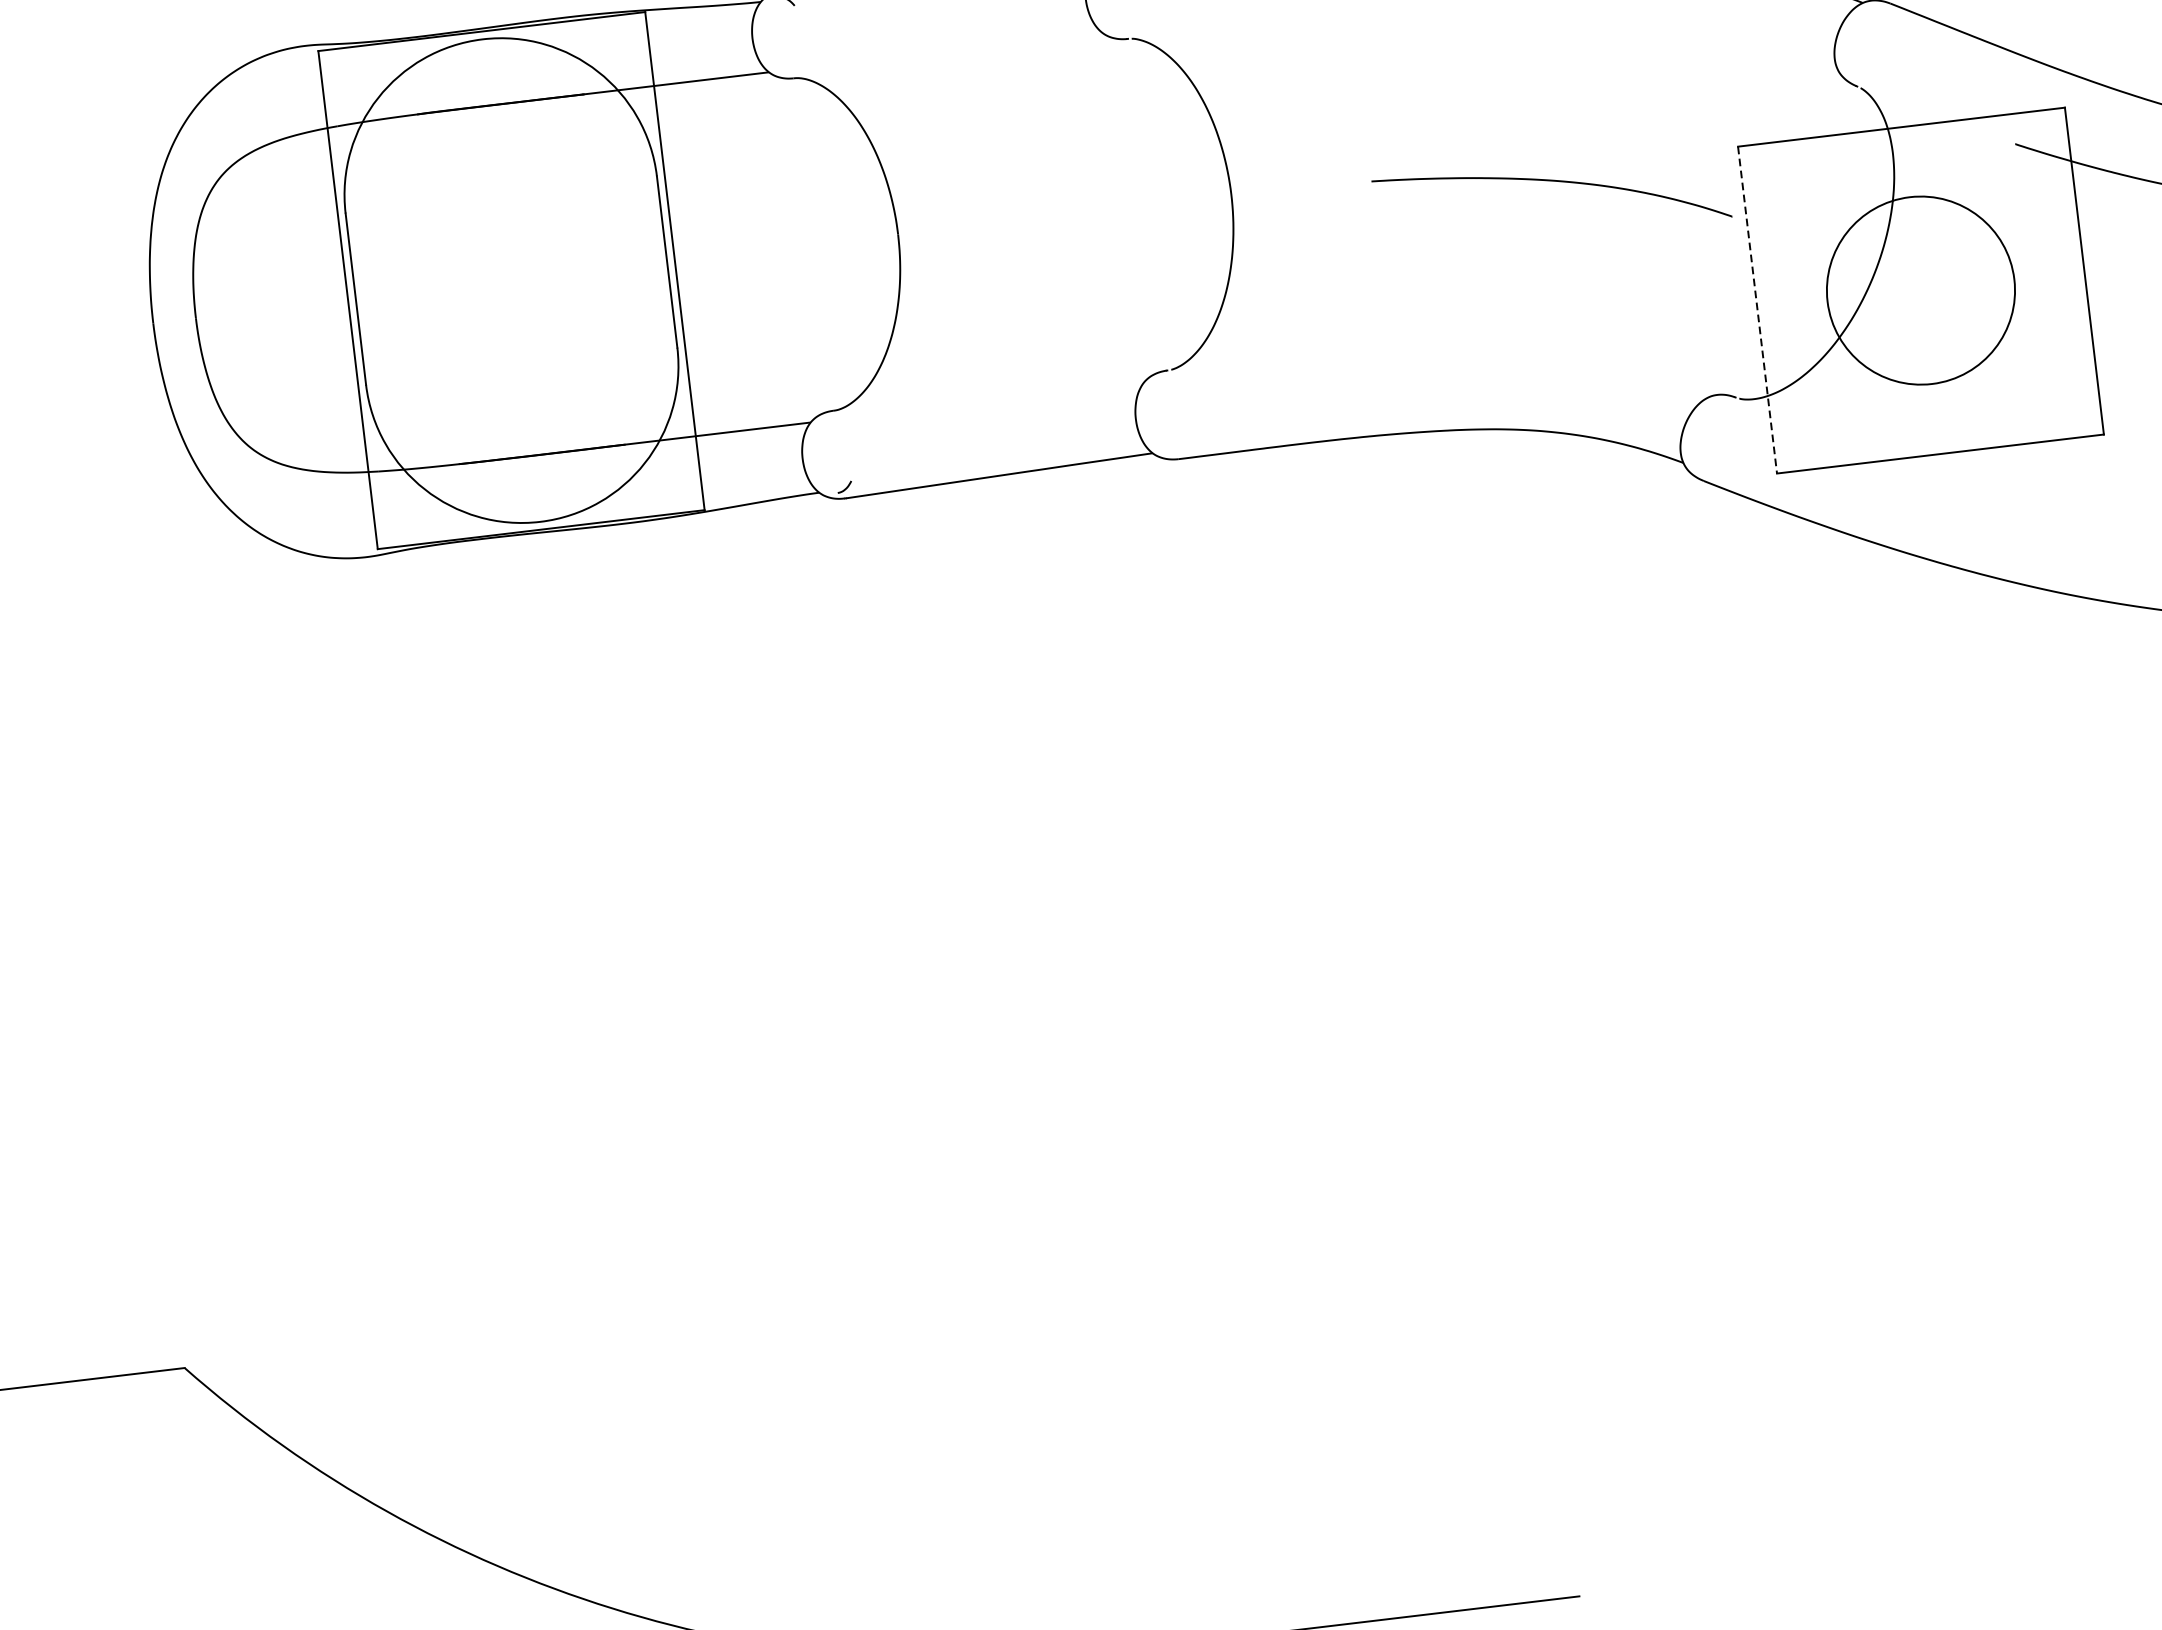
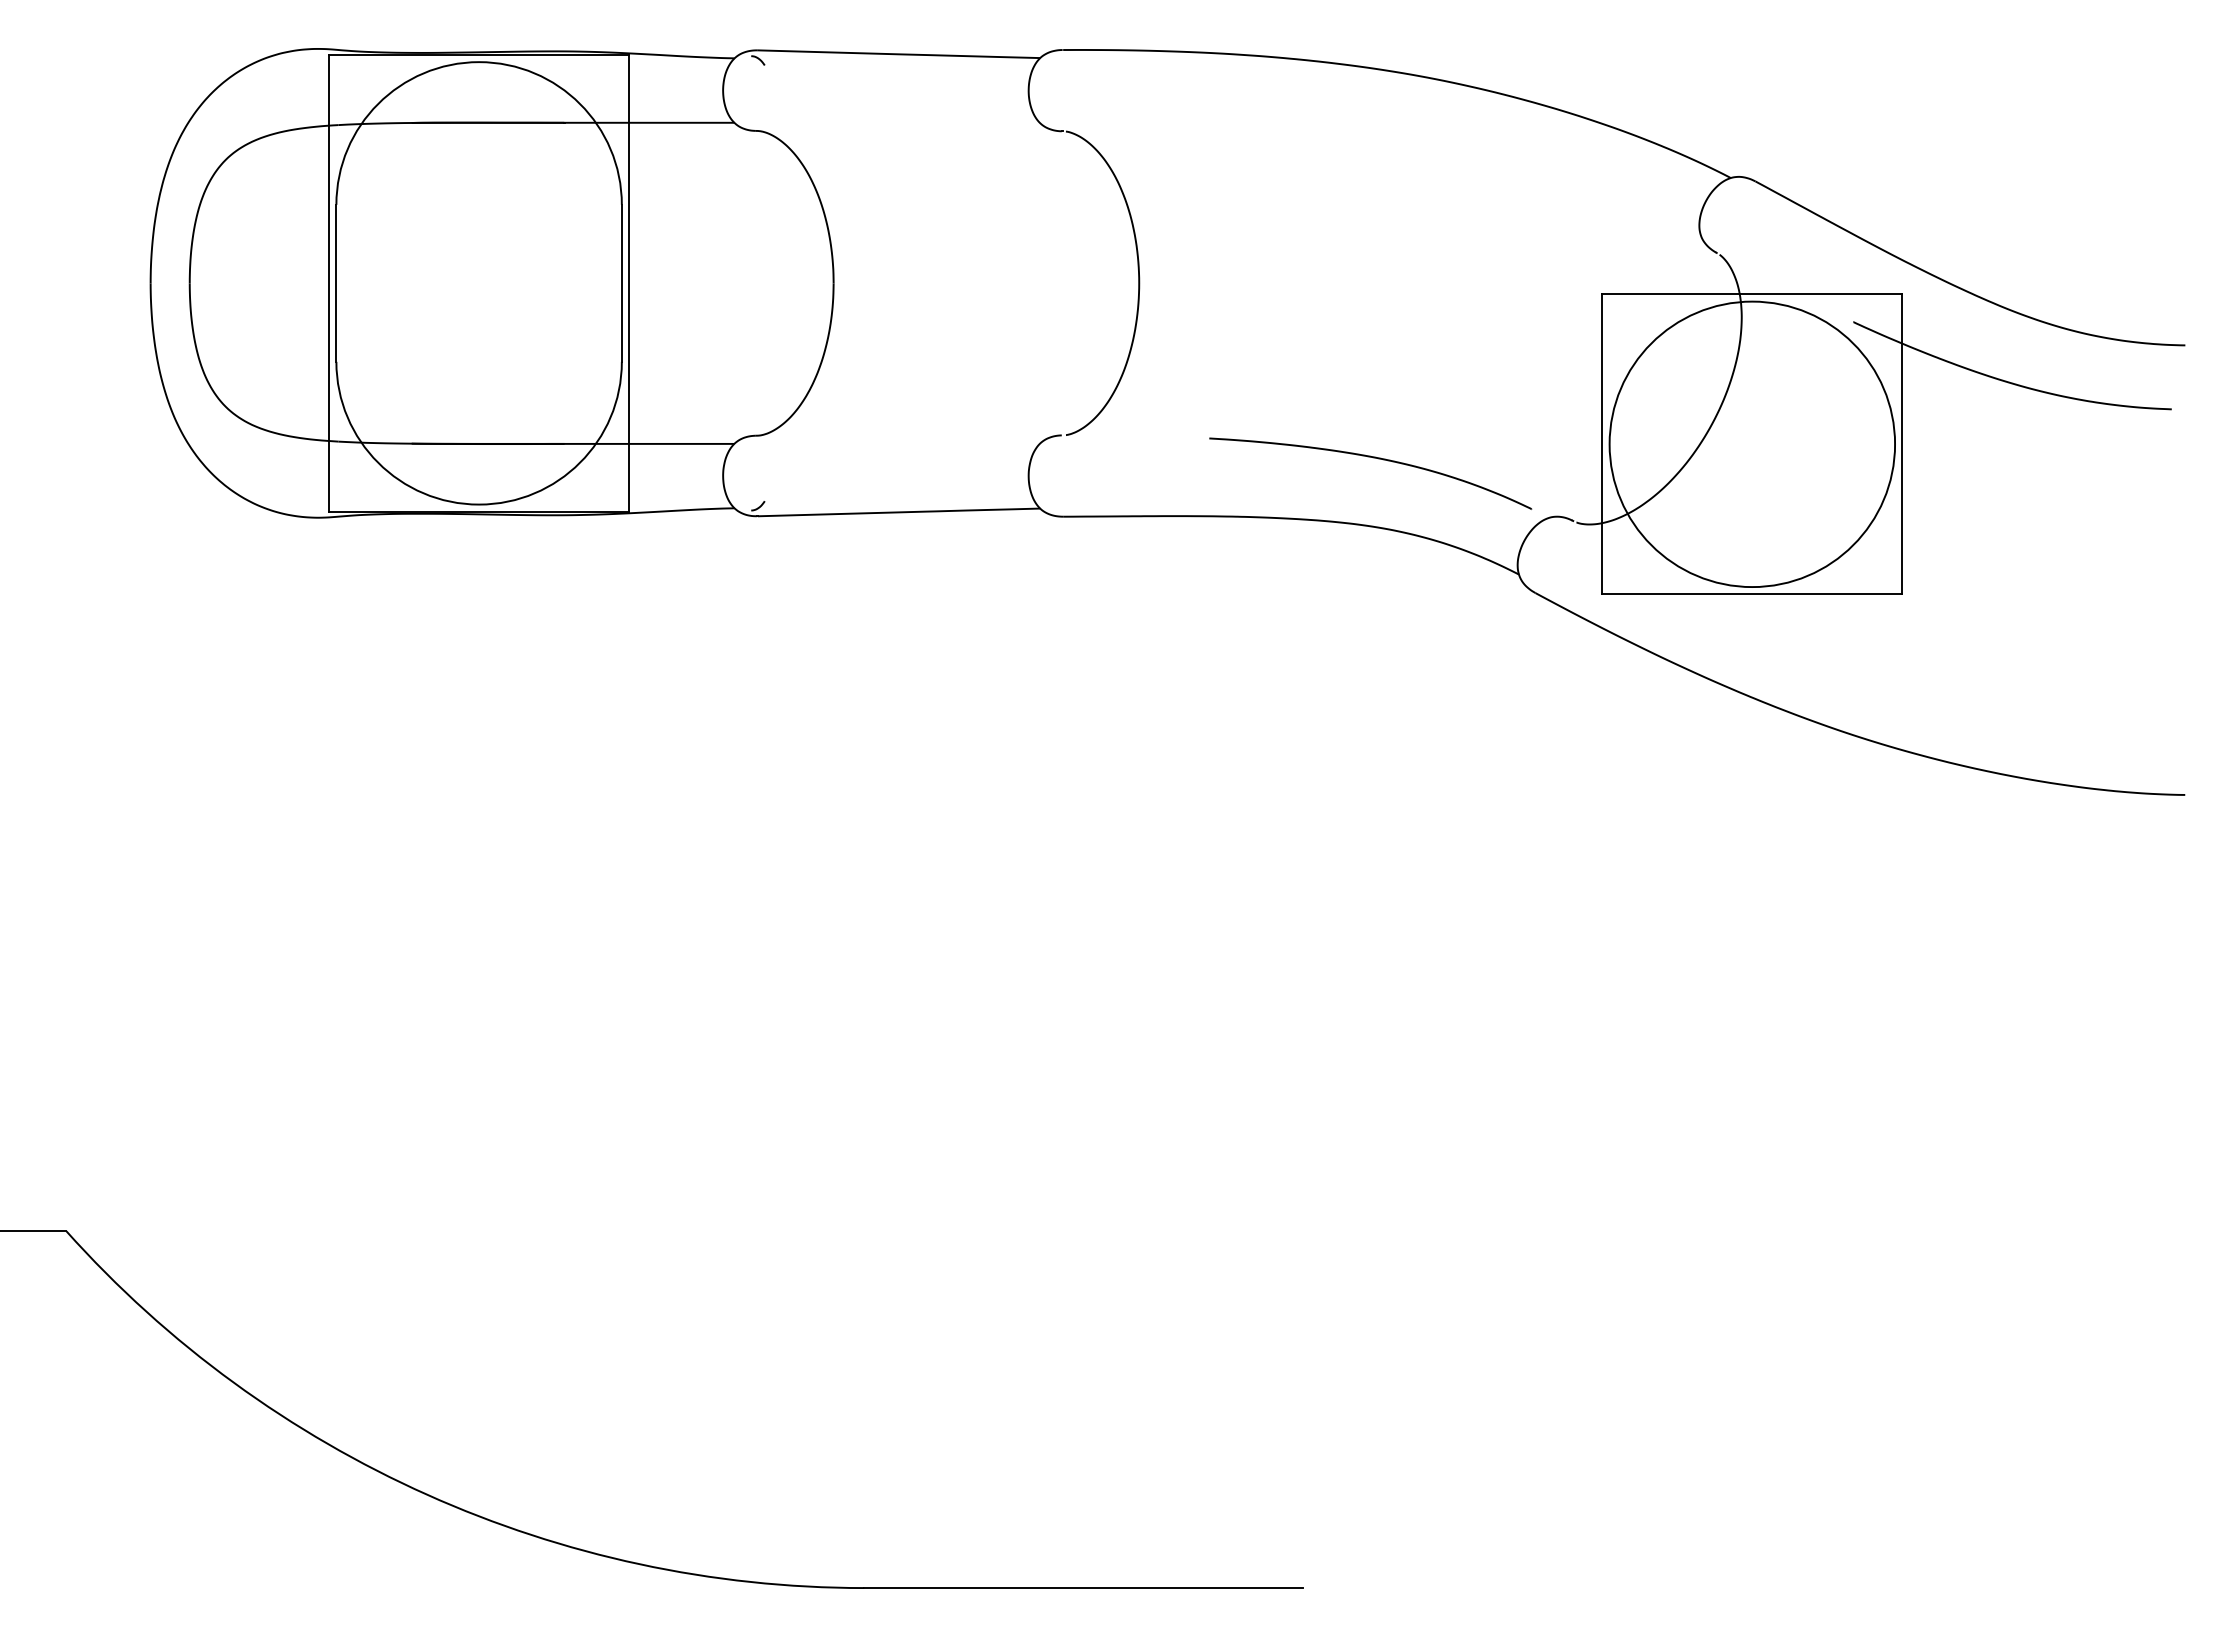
curve: (1553, 181) -> (1373, 458), moved
circle: (1921, 290) -> (1752, 444), size x1.67
line: (1757, 310) -> (1602, 444), dashed -> solid

